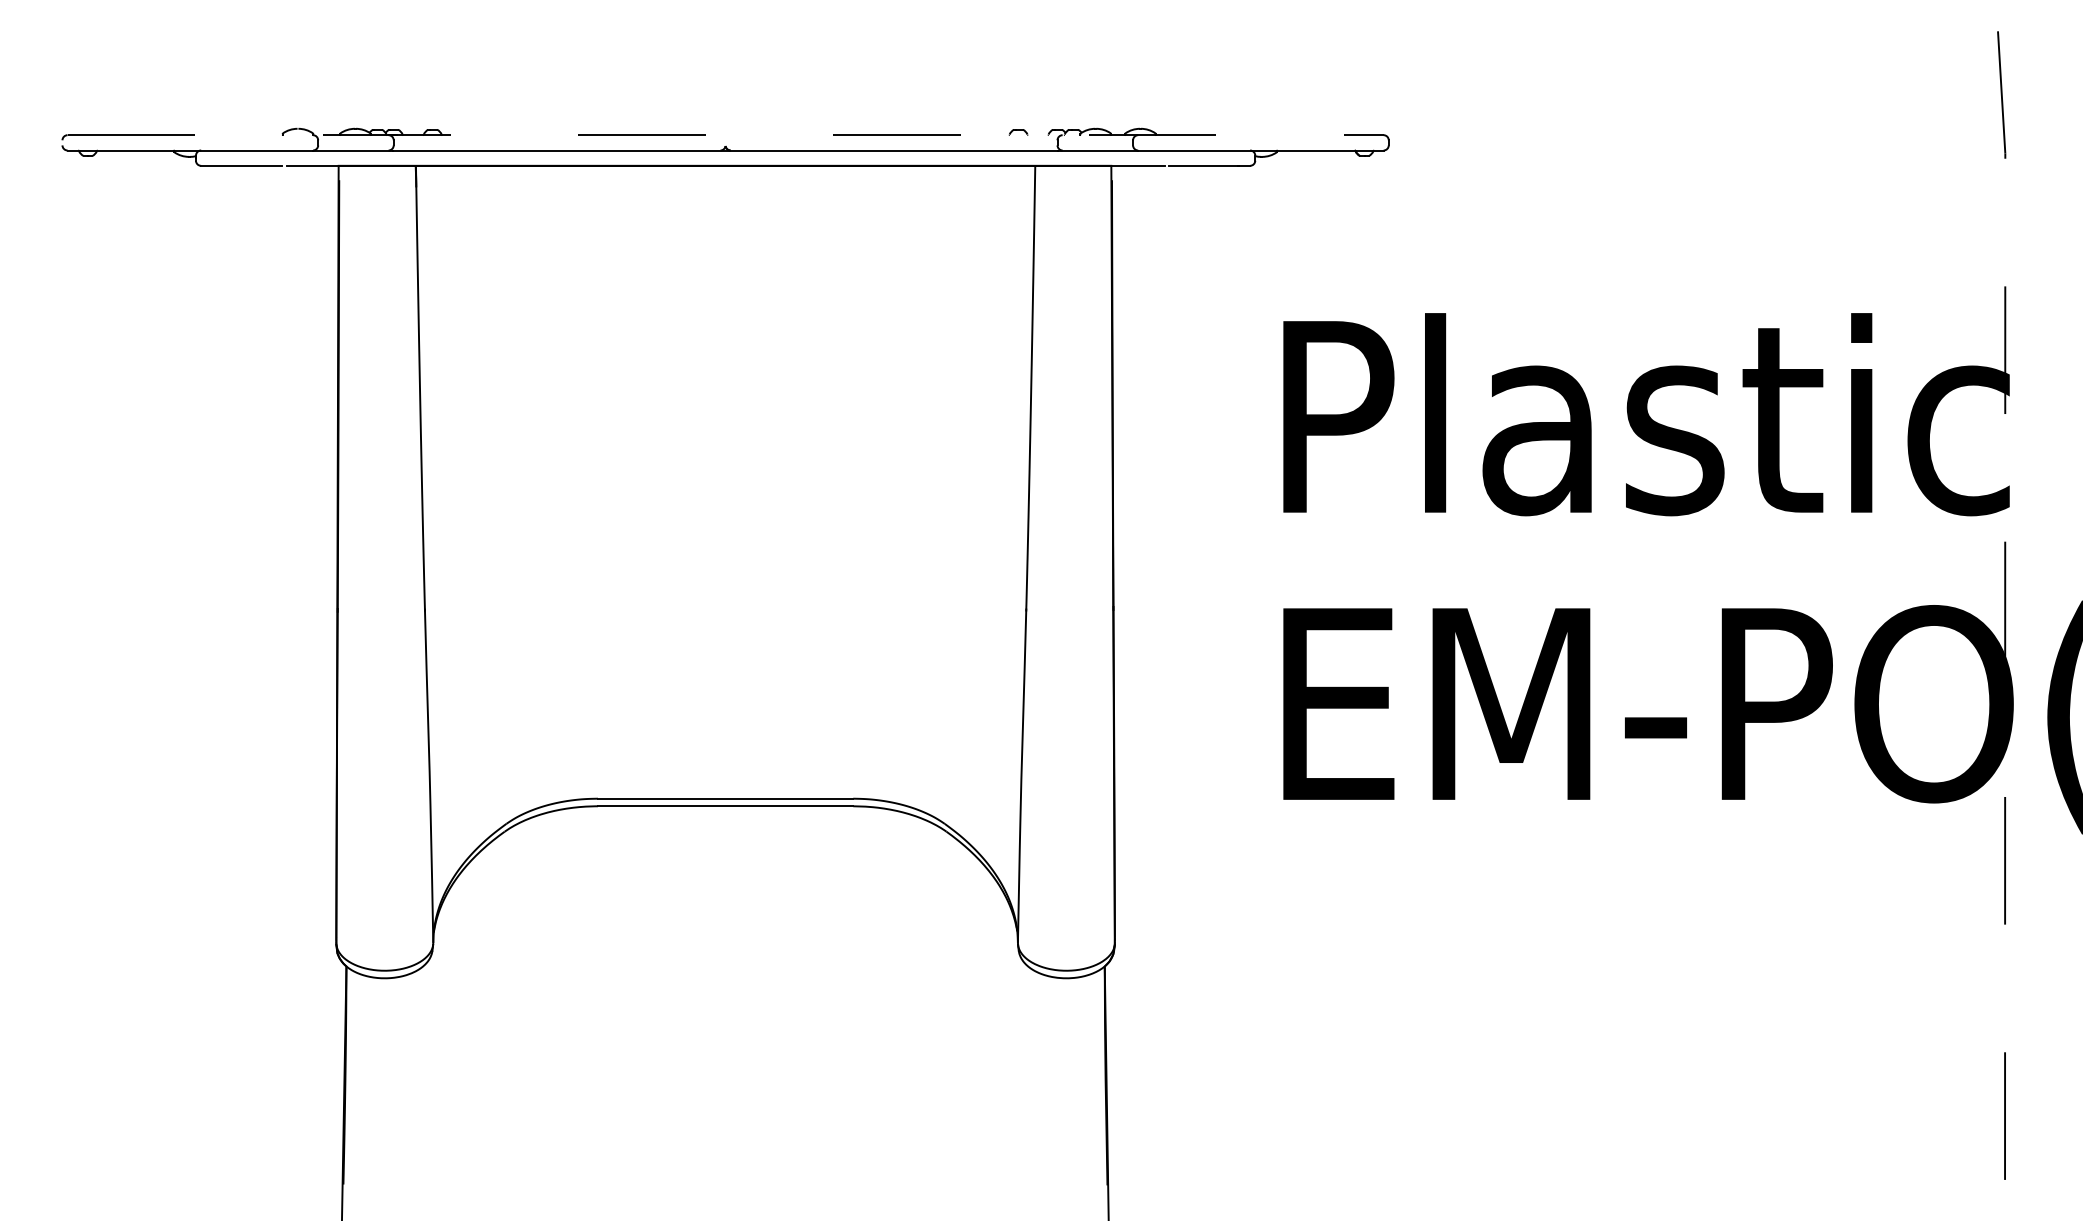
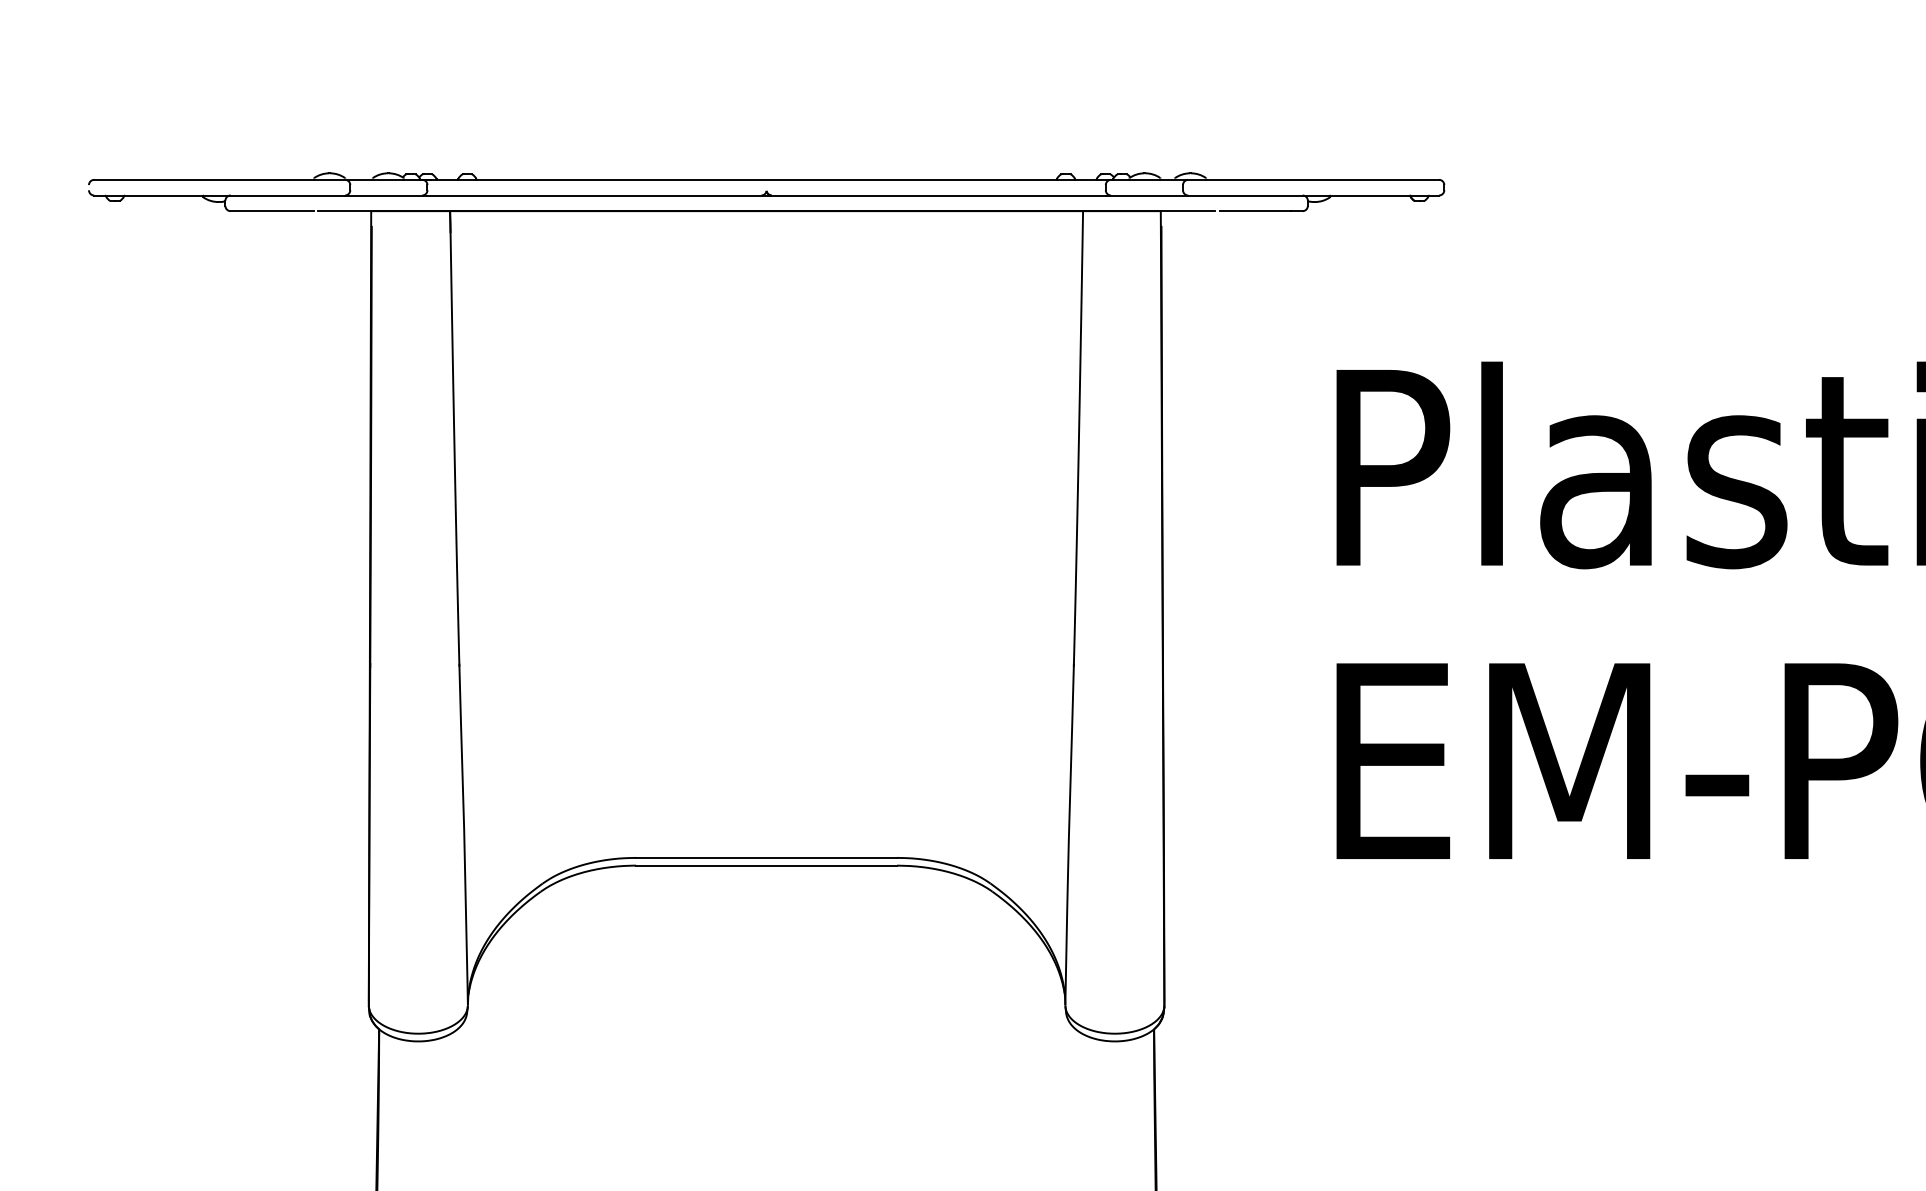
line: (726, 135) -> (767, 180), dashed -> solid

